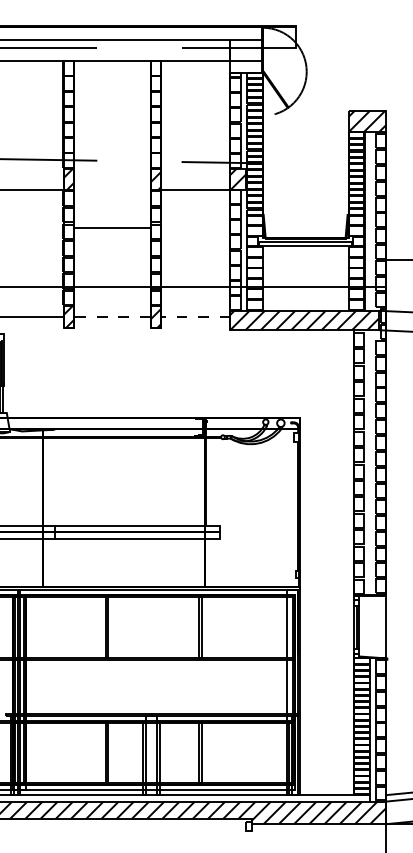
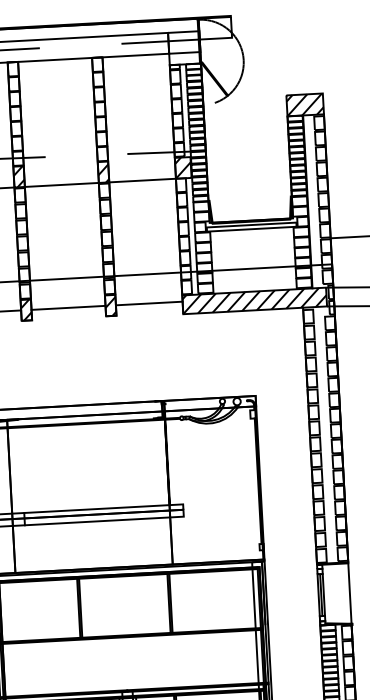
line: (112, 228) -> (61, 185), moved
line: (111, 317) -> (67, 308), dashed -> solid
line: (195, 317) -> (148, 303), dashed -> solid

